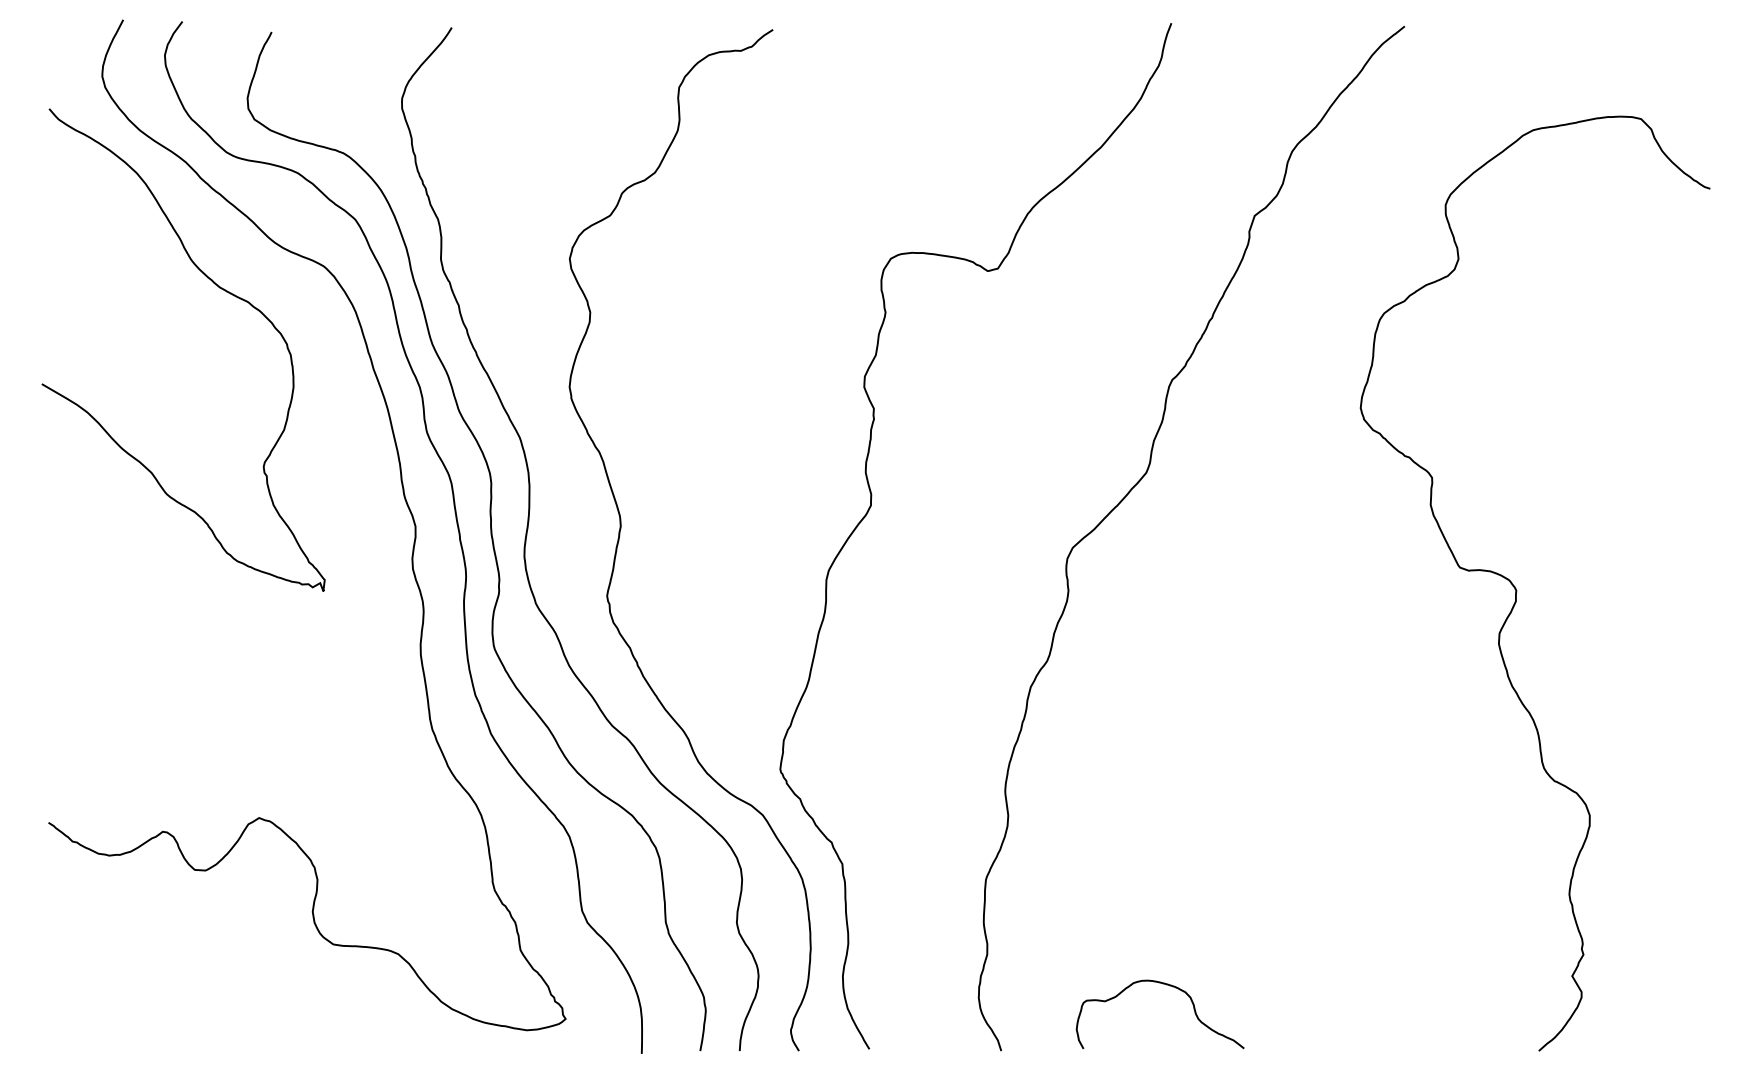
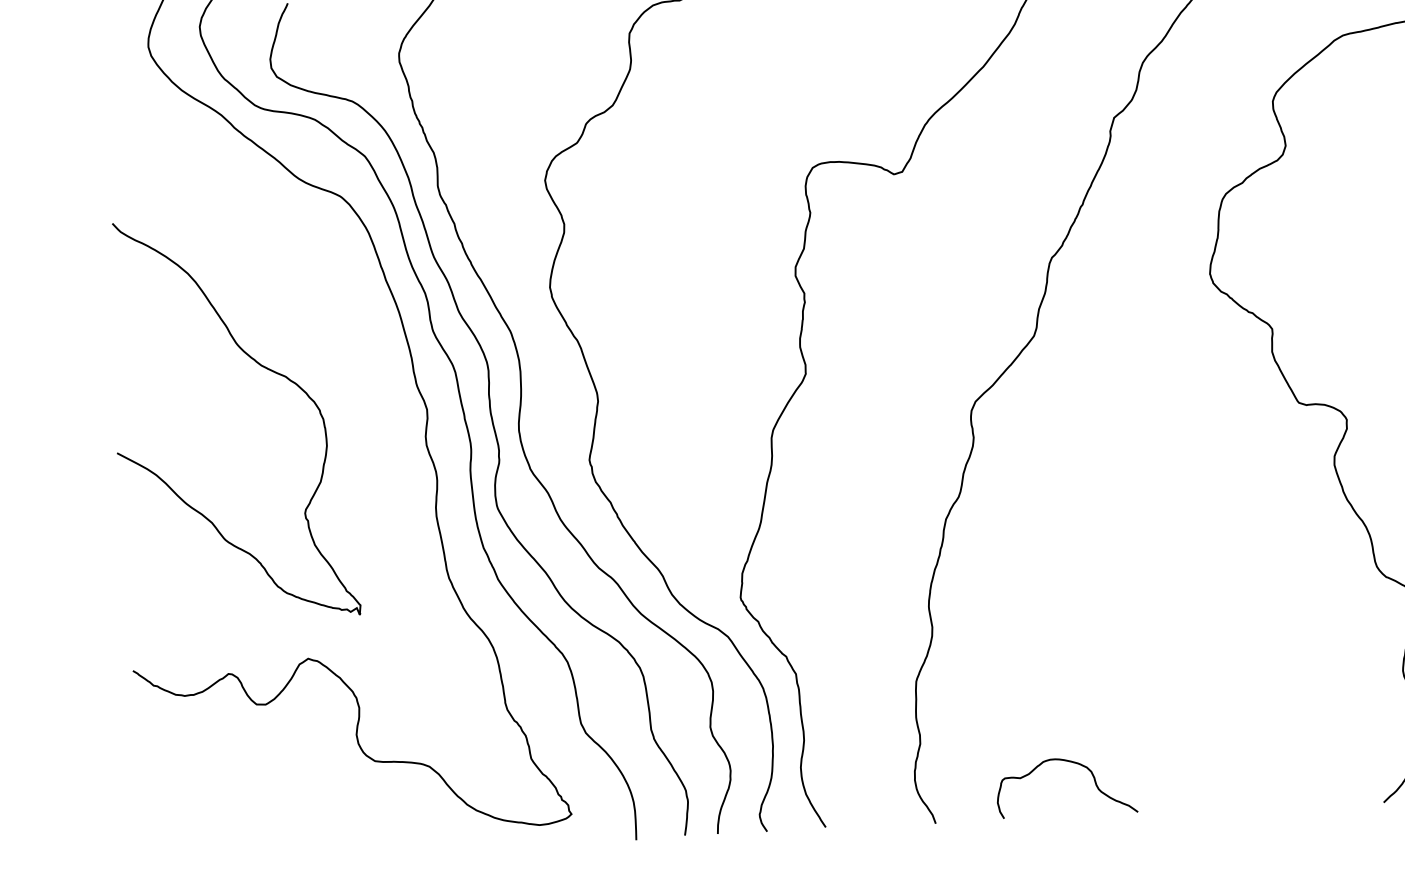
curve: (219, 288) -> (261, 366), moved

